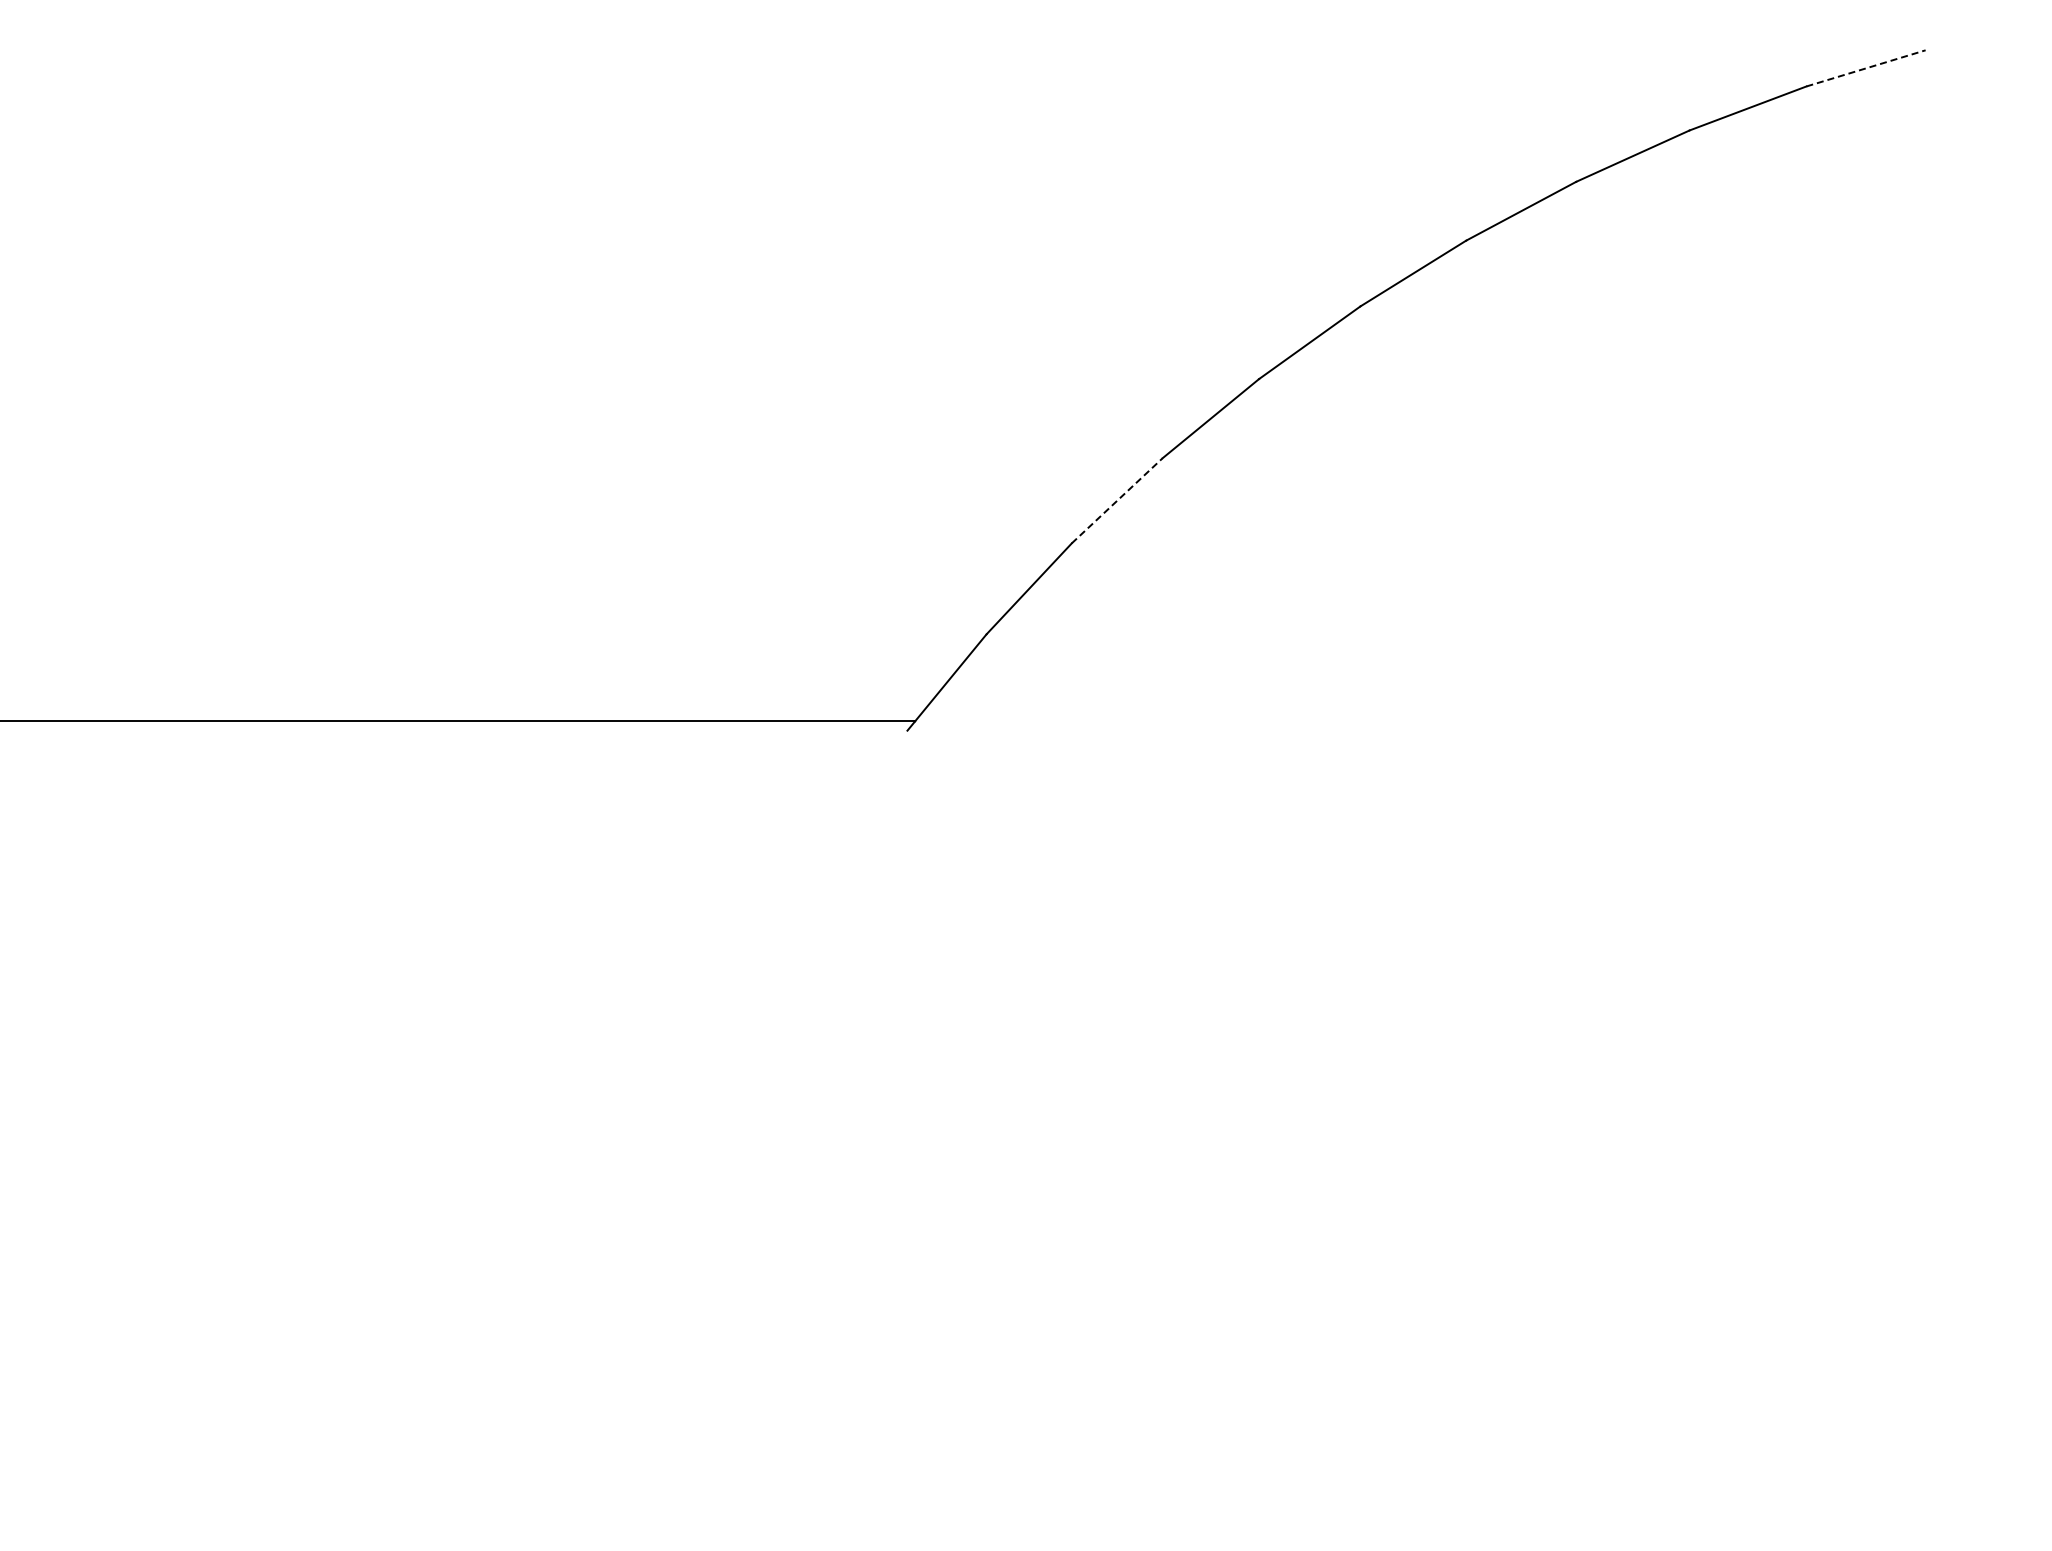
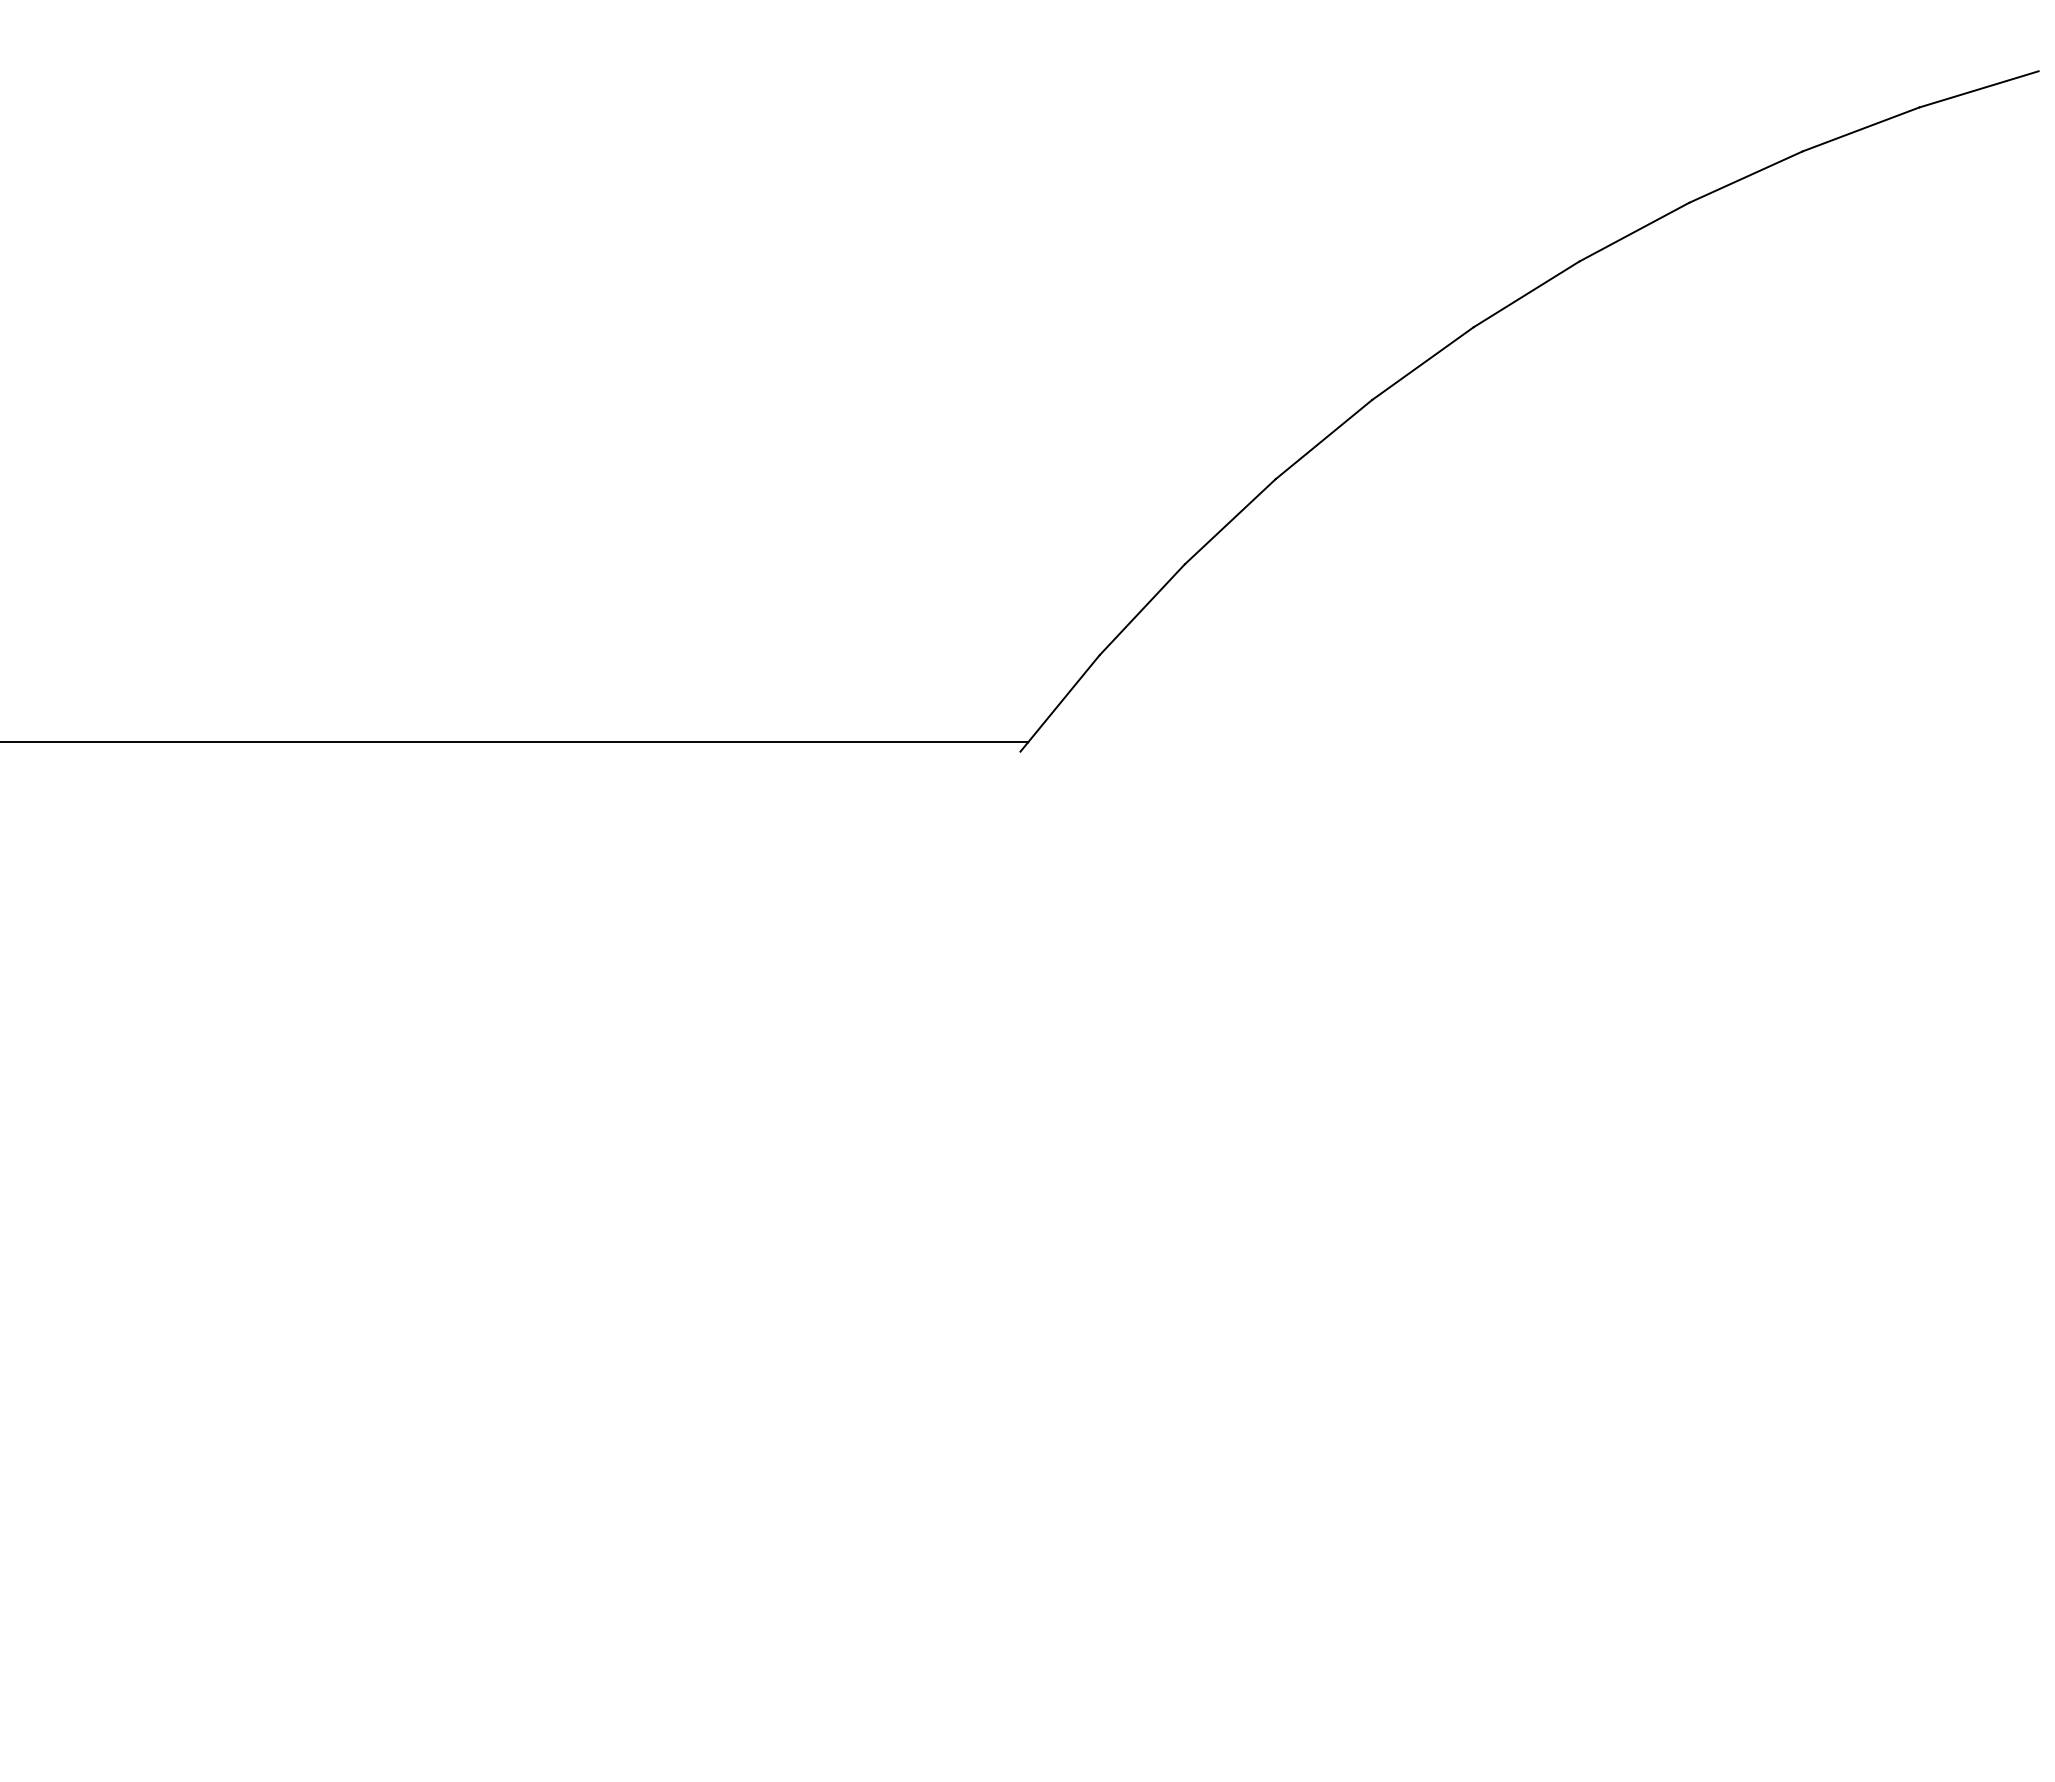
line: (1866, 68) -> (1979, 89), dashed -> solid
line: (1117, 500) -> (1230, 521), dashed -> solid

